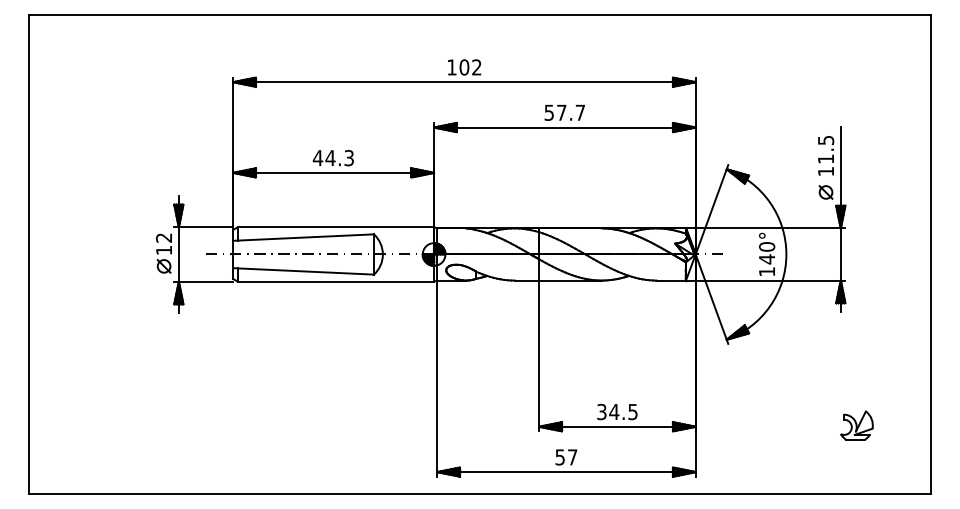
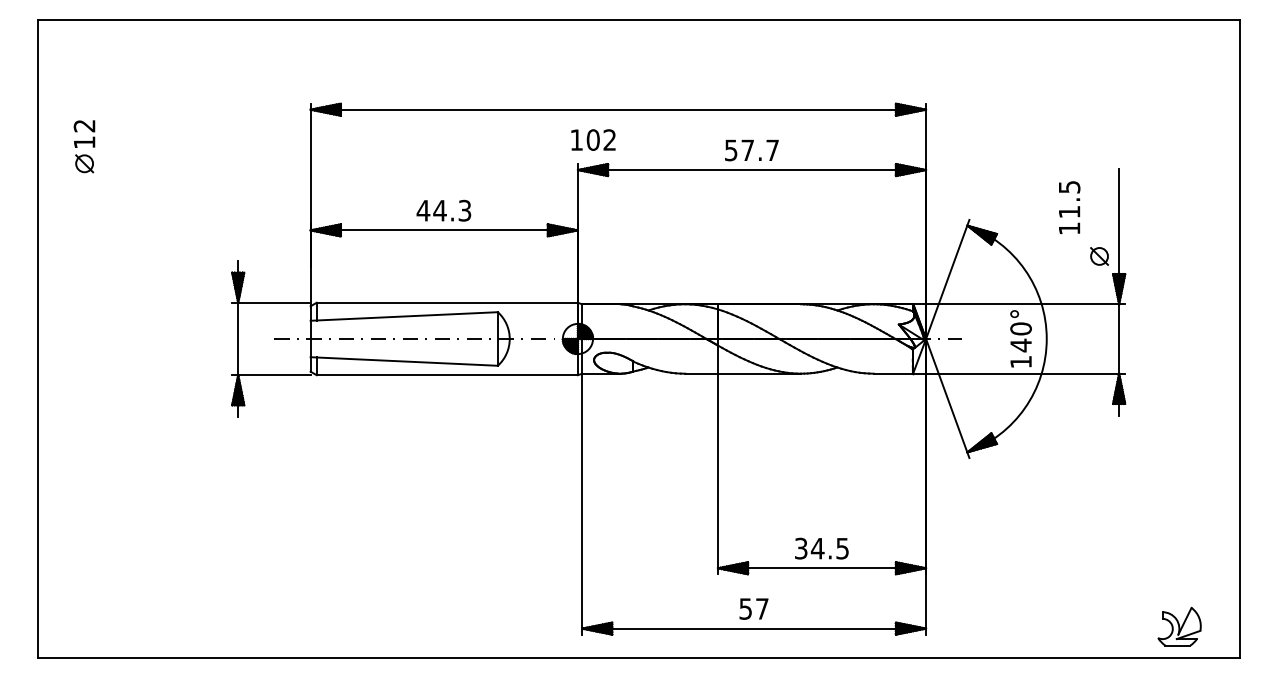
text: (464, 67) -> (593, 139), moved
text: (826, 155) -> (1069, 207), moved
part: (164, 253) -> (84, 146), moved
part: (856, 425) -> (1179, 626), moved

